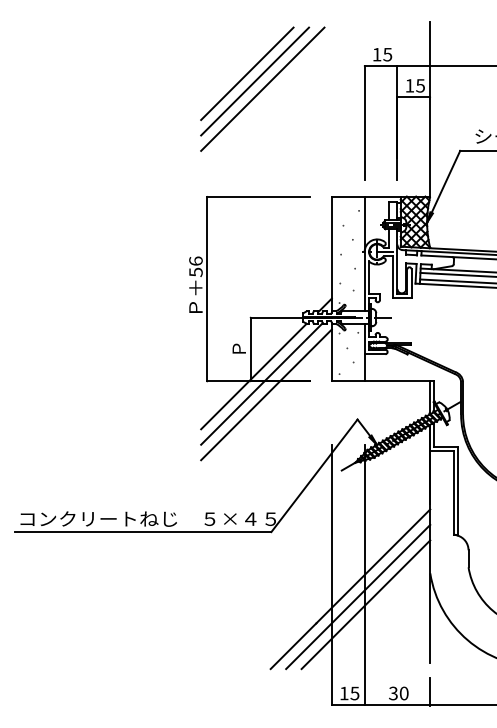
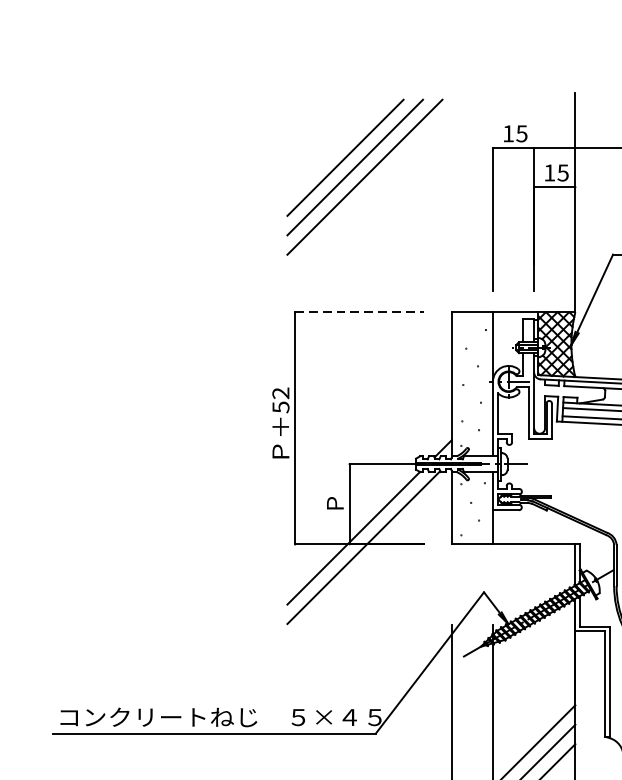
line: (259, 196) -> (360, 312), solid -> dashed
text: (195, 260) -> (280, 392), 56 -> 52
line: (266, 394) -> (369, 560), removed

